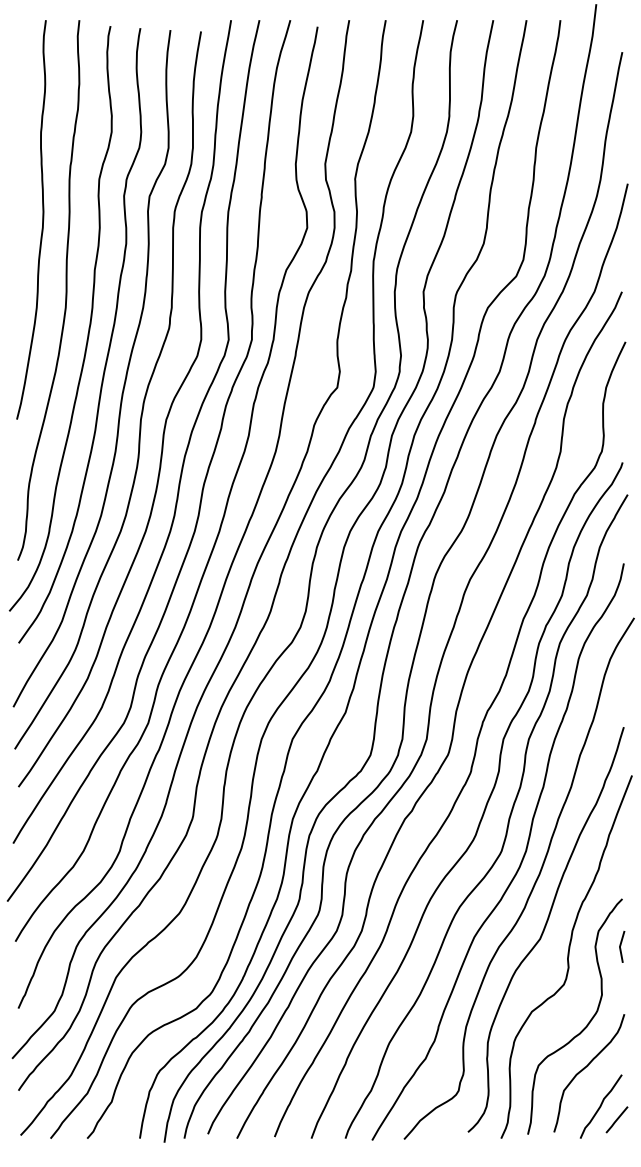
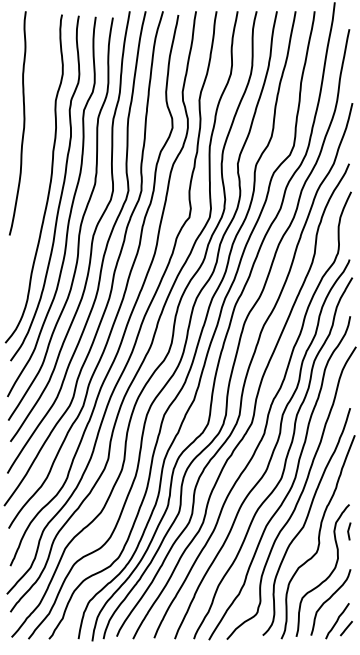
curve: (64, 289) -> (36, 162), removed

